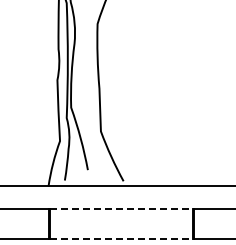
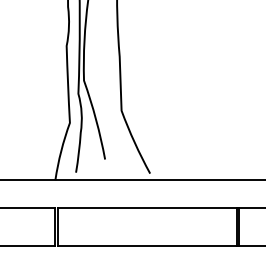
line: (121, 208) -> (147, 208), dashed -> solid
line: (121, 238) -> (147, 245), dashed -> solid

